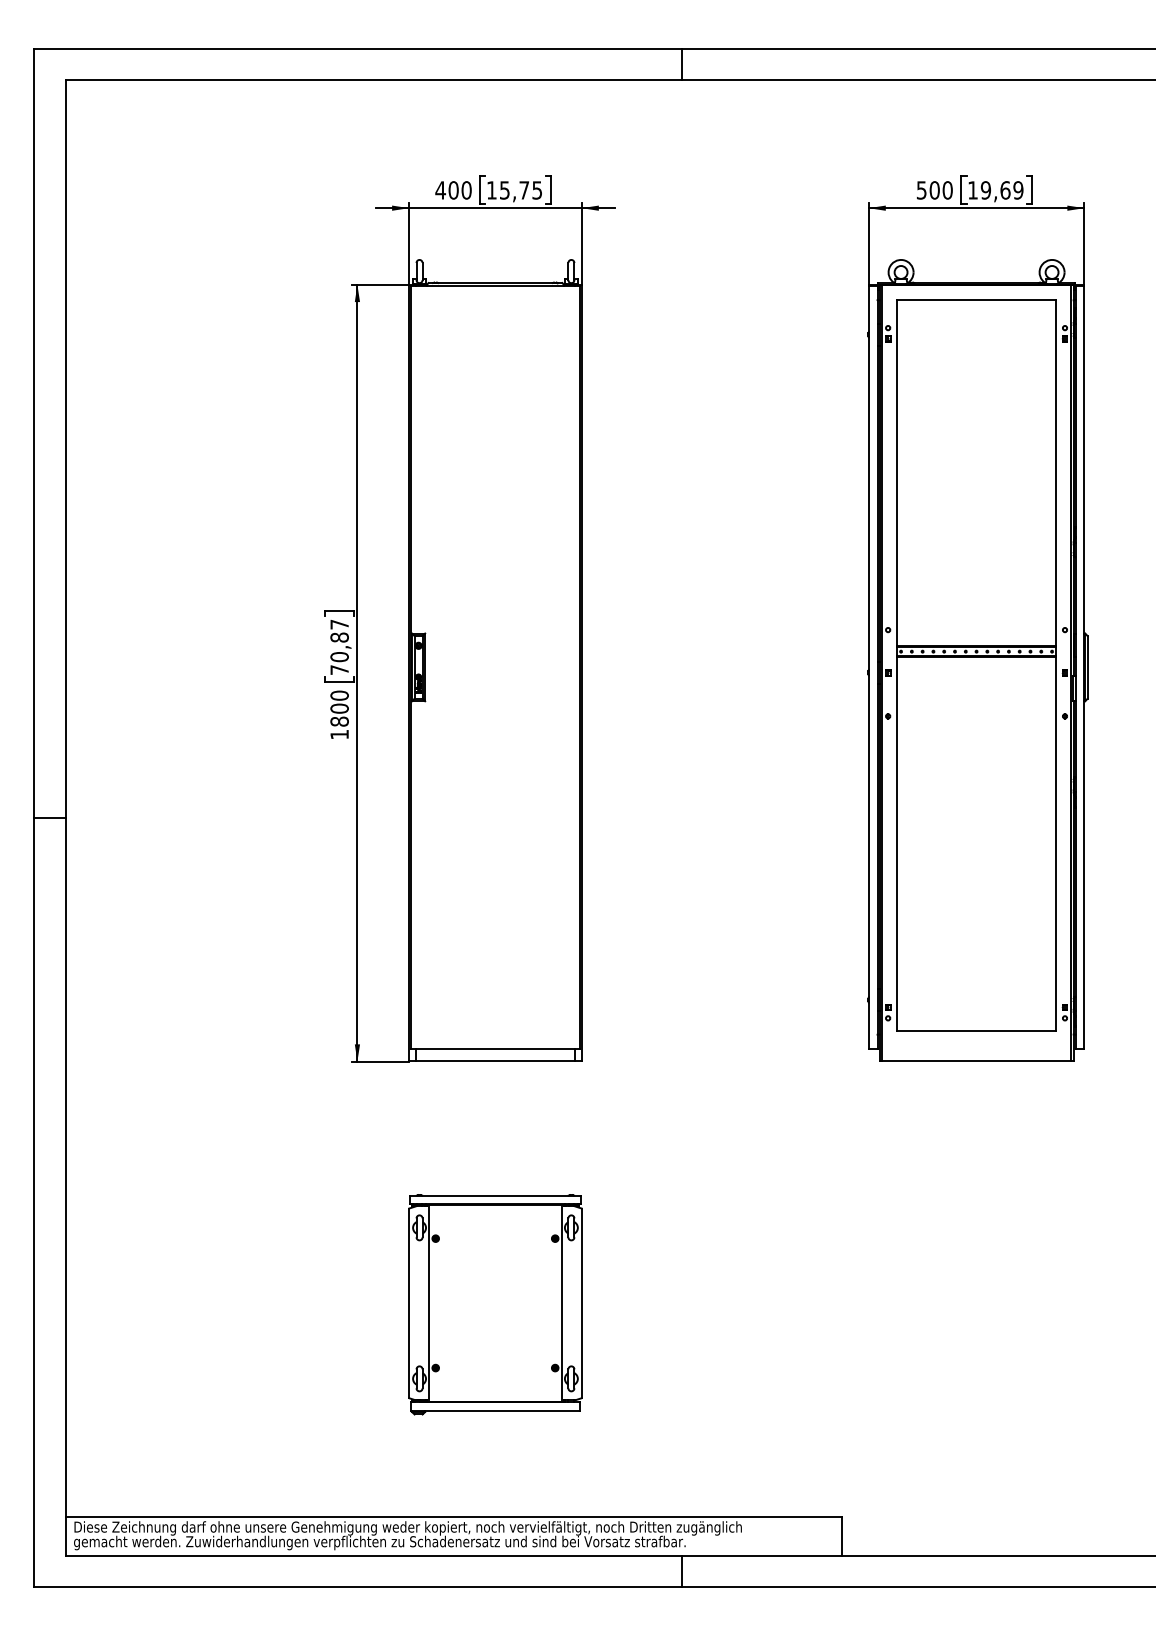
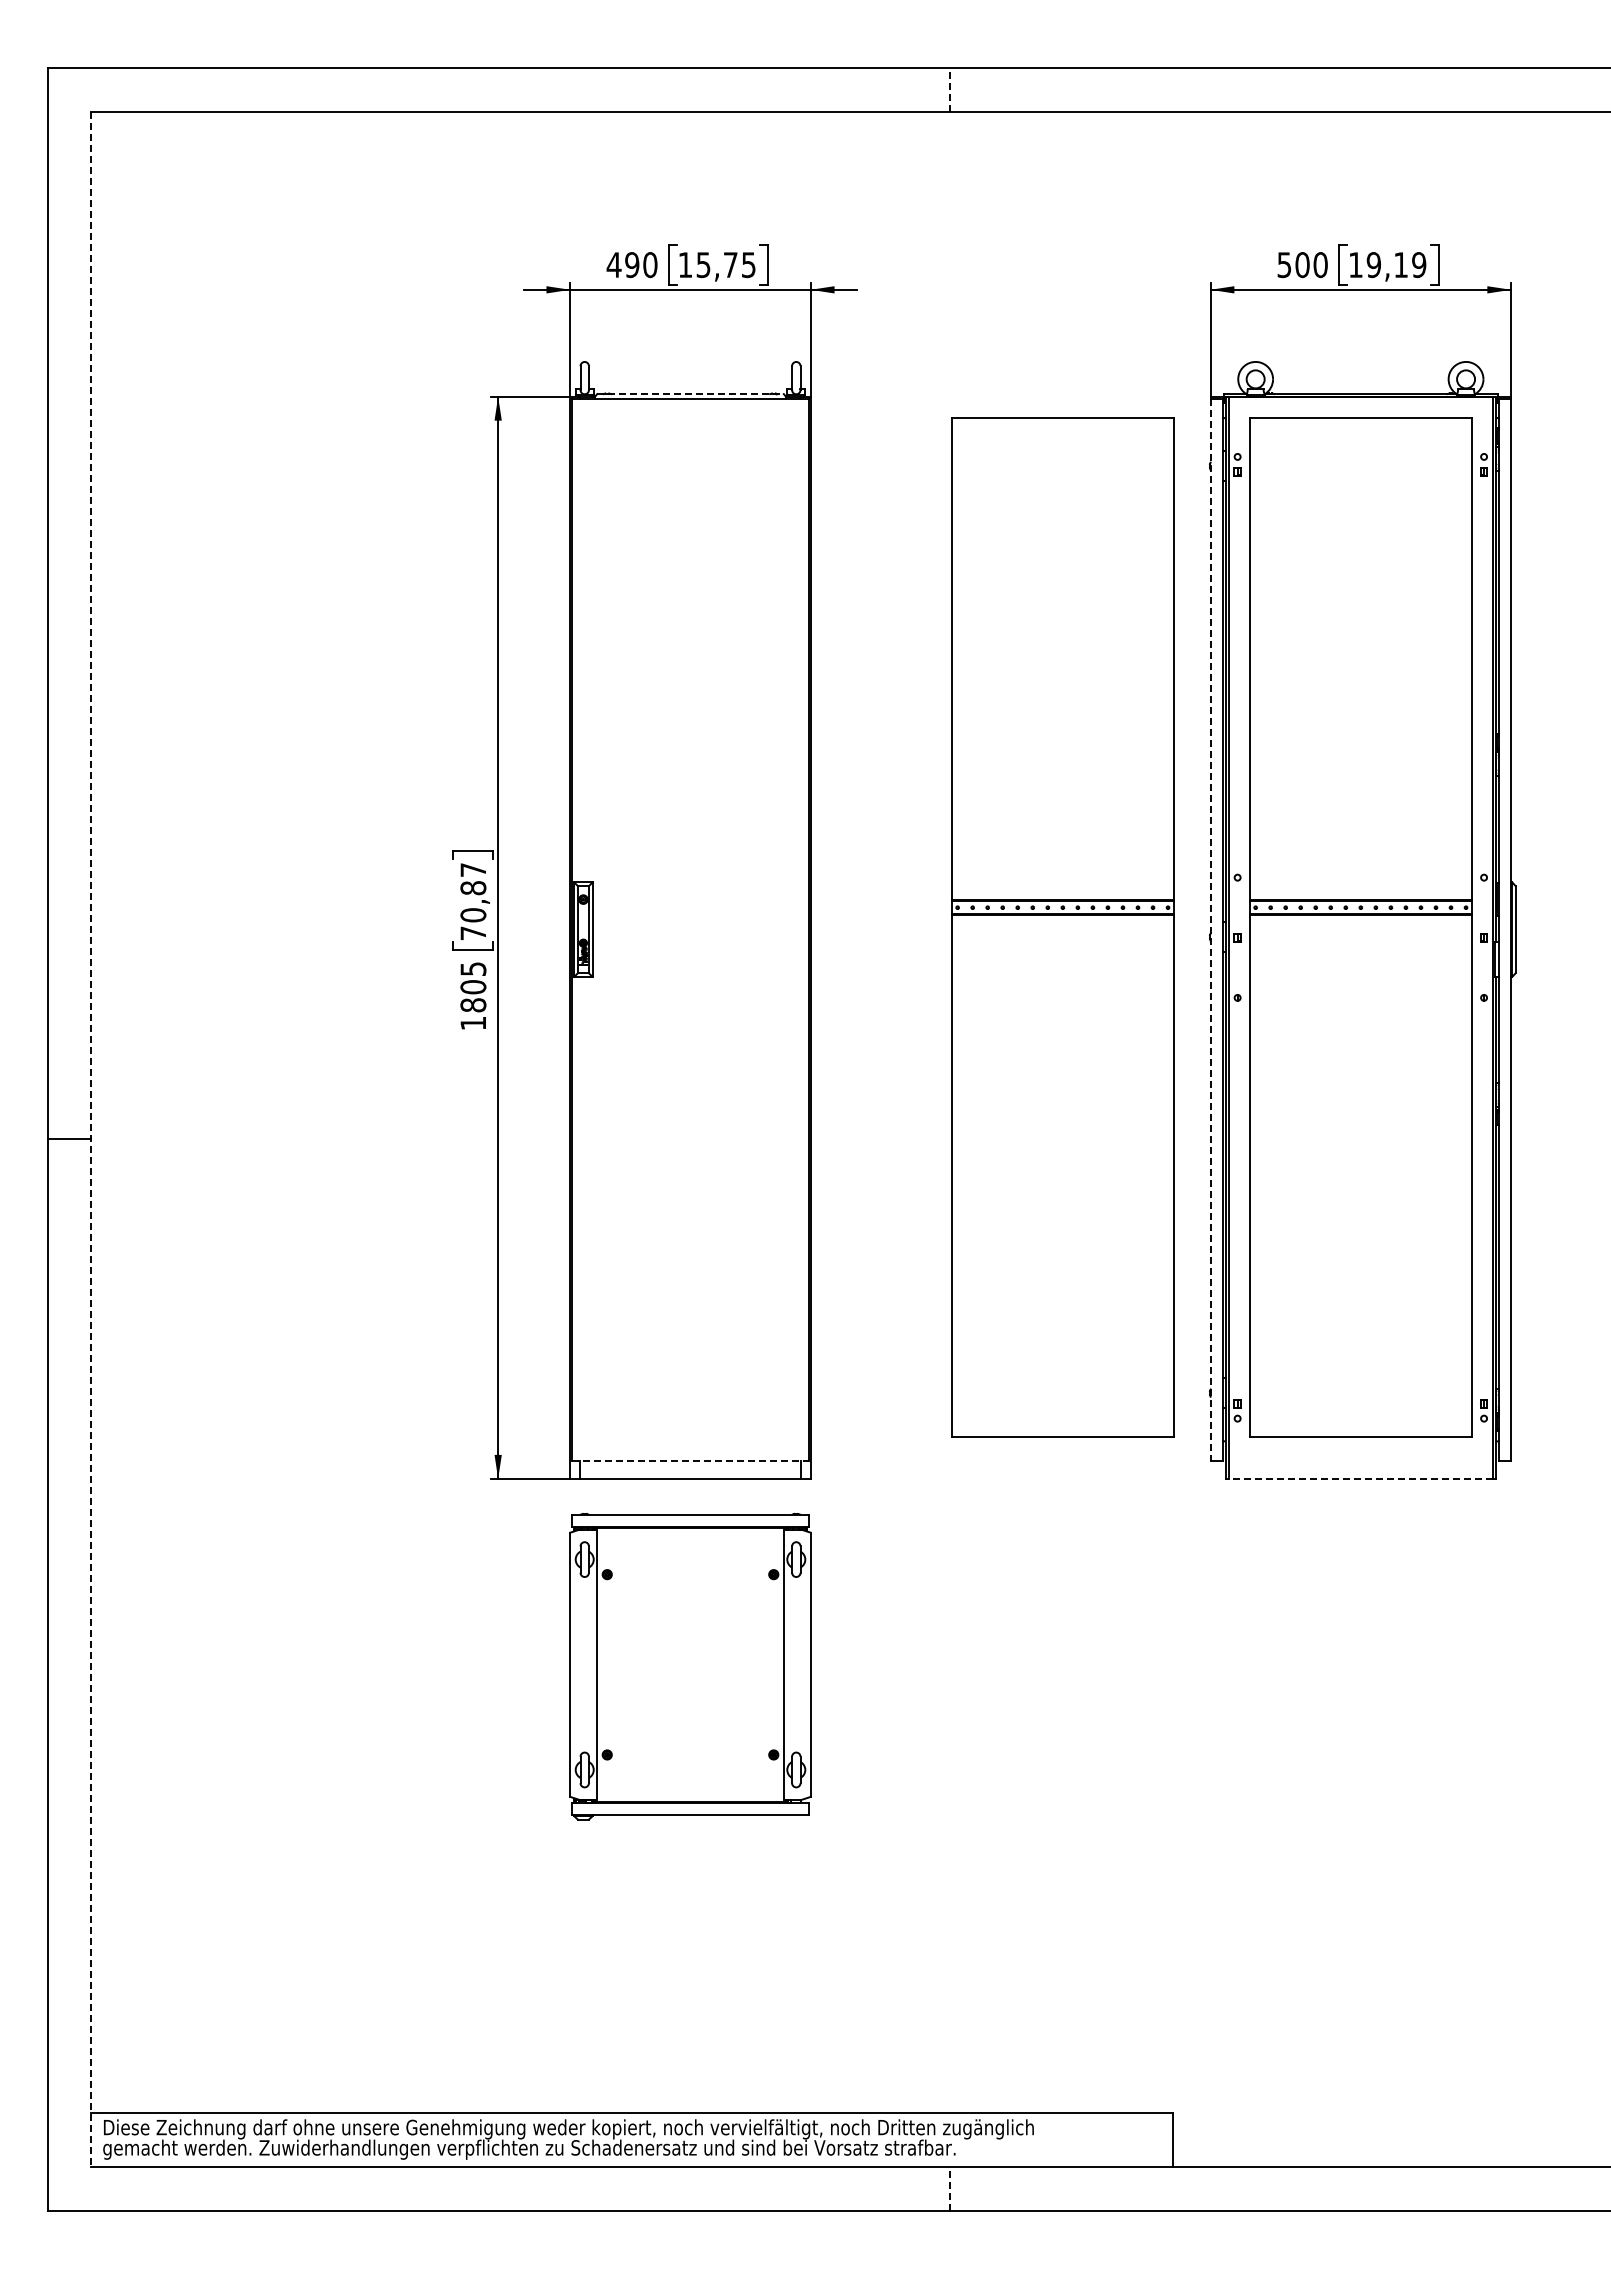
line: (681, 65) -> (949, 90), solid -> dashed
text: (453, 190) -> (632, 265), 400 -> 490
text: (1005, 190) -> (1401, 265), 19,69 -> 19,19
line: (496, 283) -> (691, 394), solid -> dashed
part: (762, 665) -> (1062, 927), added
line: (868, 668) -> (1210, 930), solid -> dashed
text: (339, 695) -> (473, 969), 1800 -> 1805
line: (65, 818) -> (91, 1139), solid -> dashed
line: (496, 1048) -> (691, 1460), solid -> dashed
line: (976, 1061) -> (1360, 1478), solid -> dashed
part: (495, 1304) -> (690, 1666), moved
line: (681, 1570) -> (949, 2188), solid -> dashed

